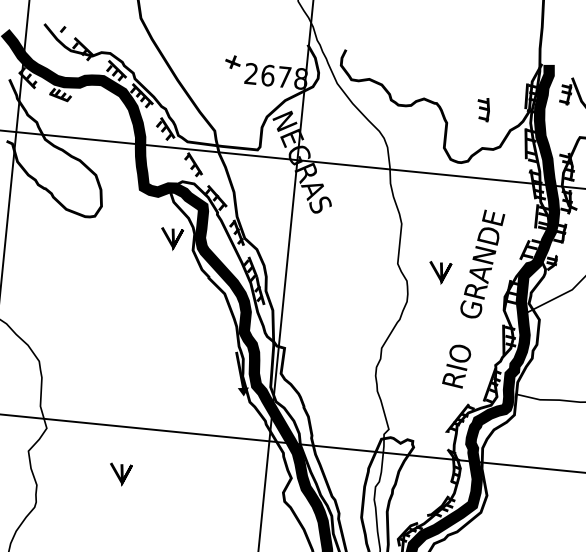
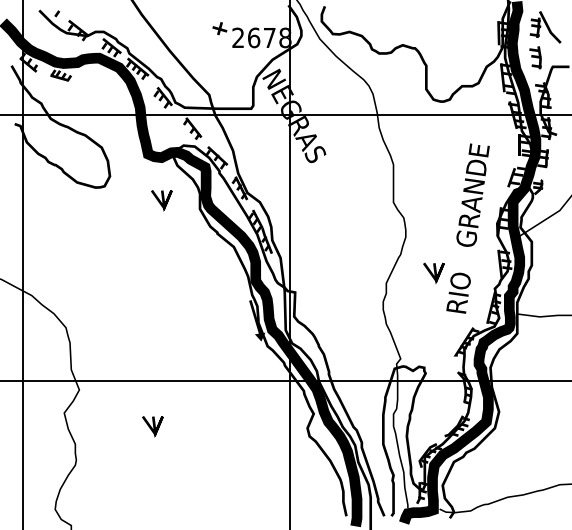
part: (483, 109) -> (535, 57), moved
line: (170, 238) -> (160, 200), moved
line: (438, 273) -> (432, 273), moved

